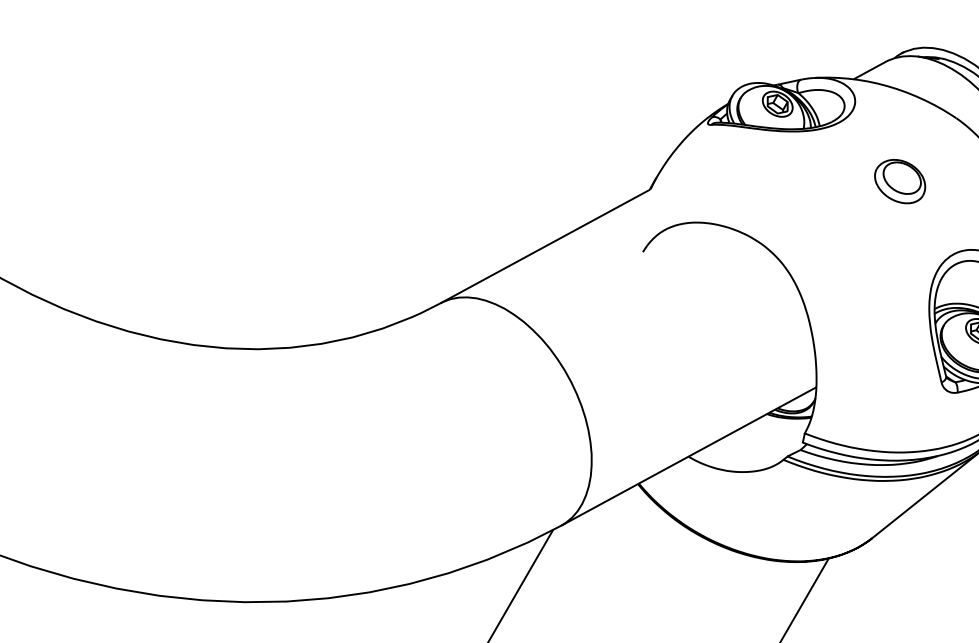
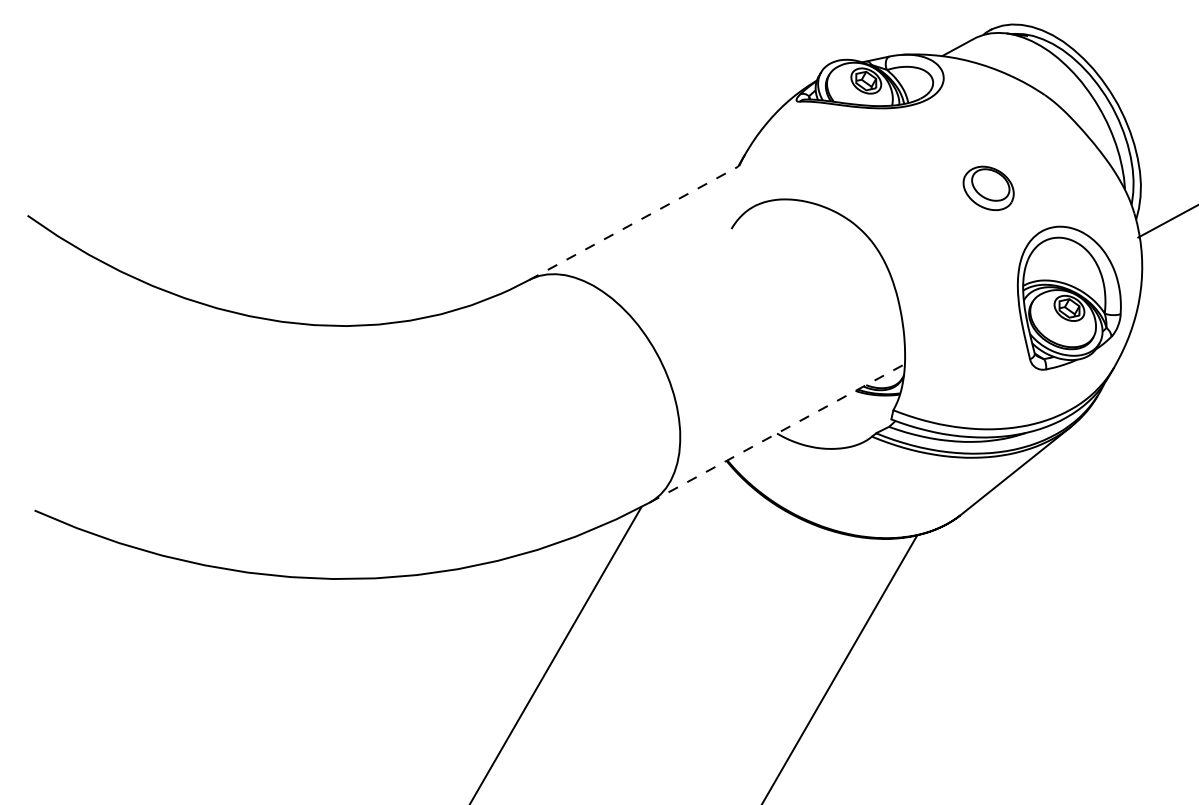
part: (899, 180) -> (988, 187), moved
line: (547, 244) -> (636, 221), solid -> dashed
line: (688, 456) -> (777, 433), solid -> dashed

